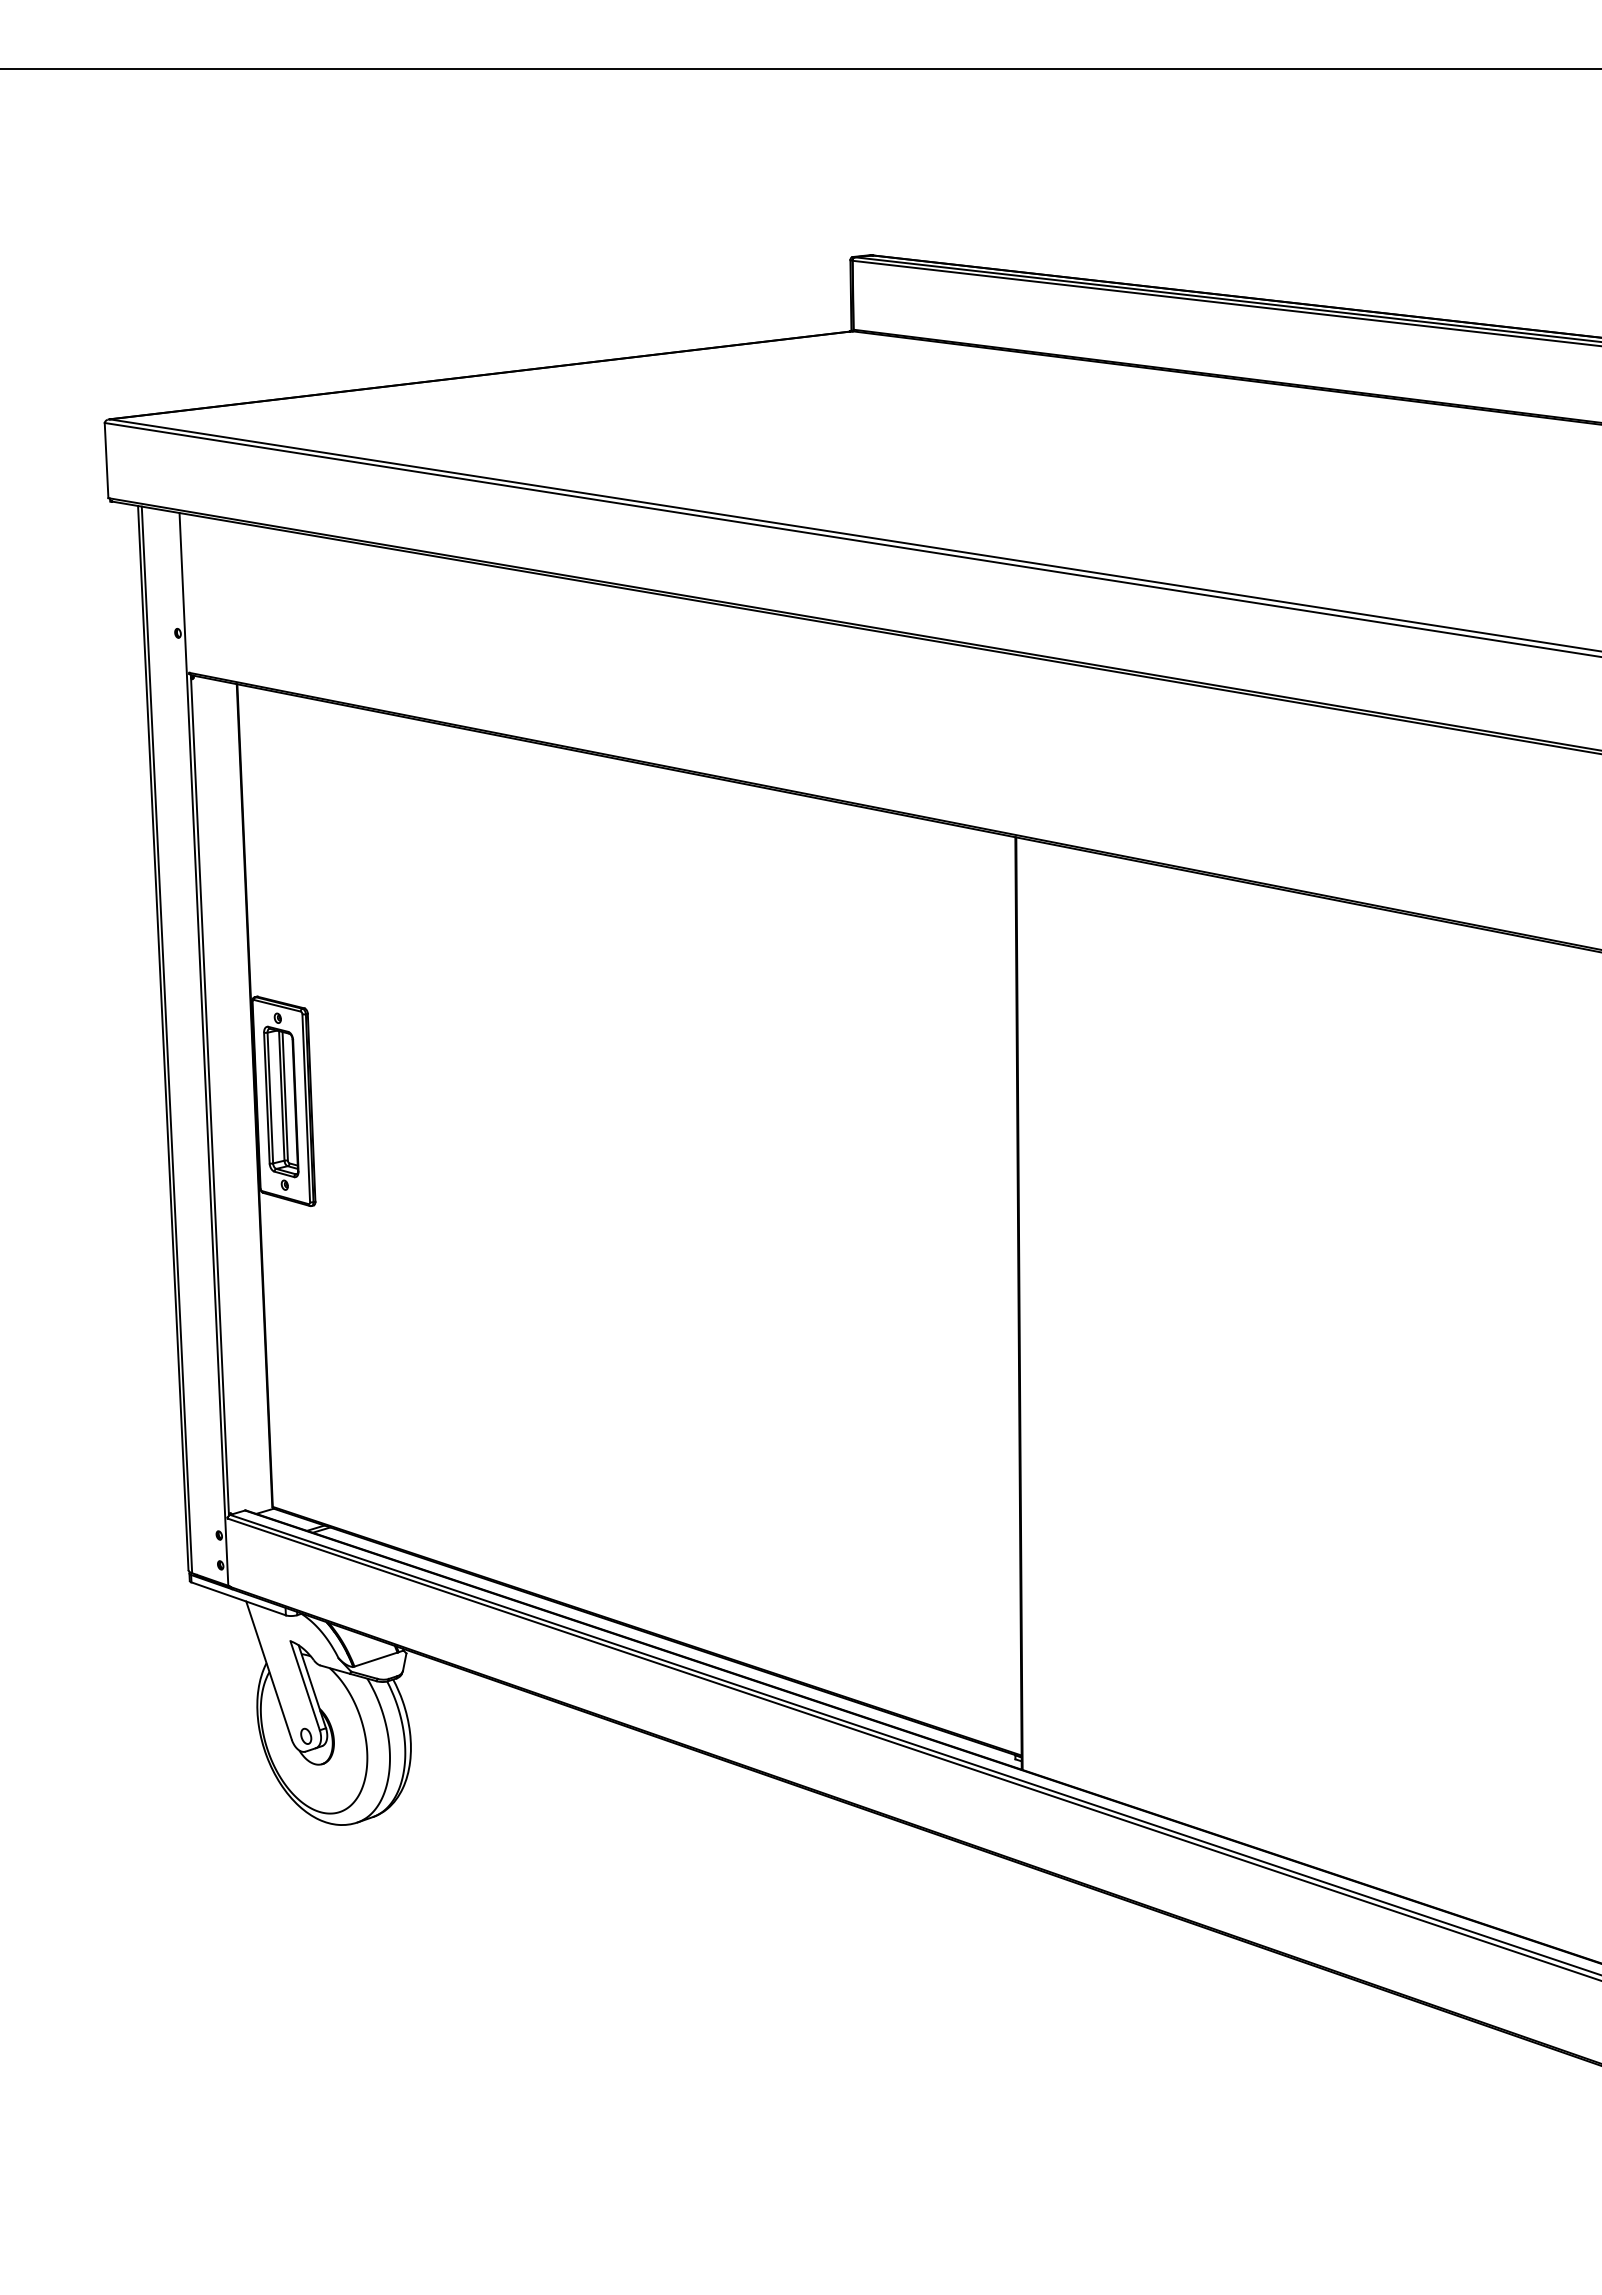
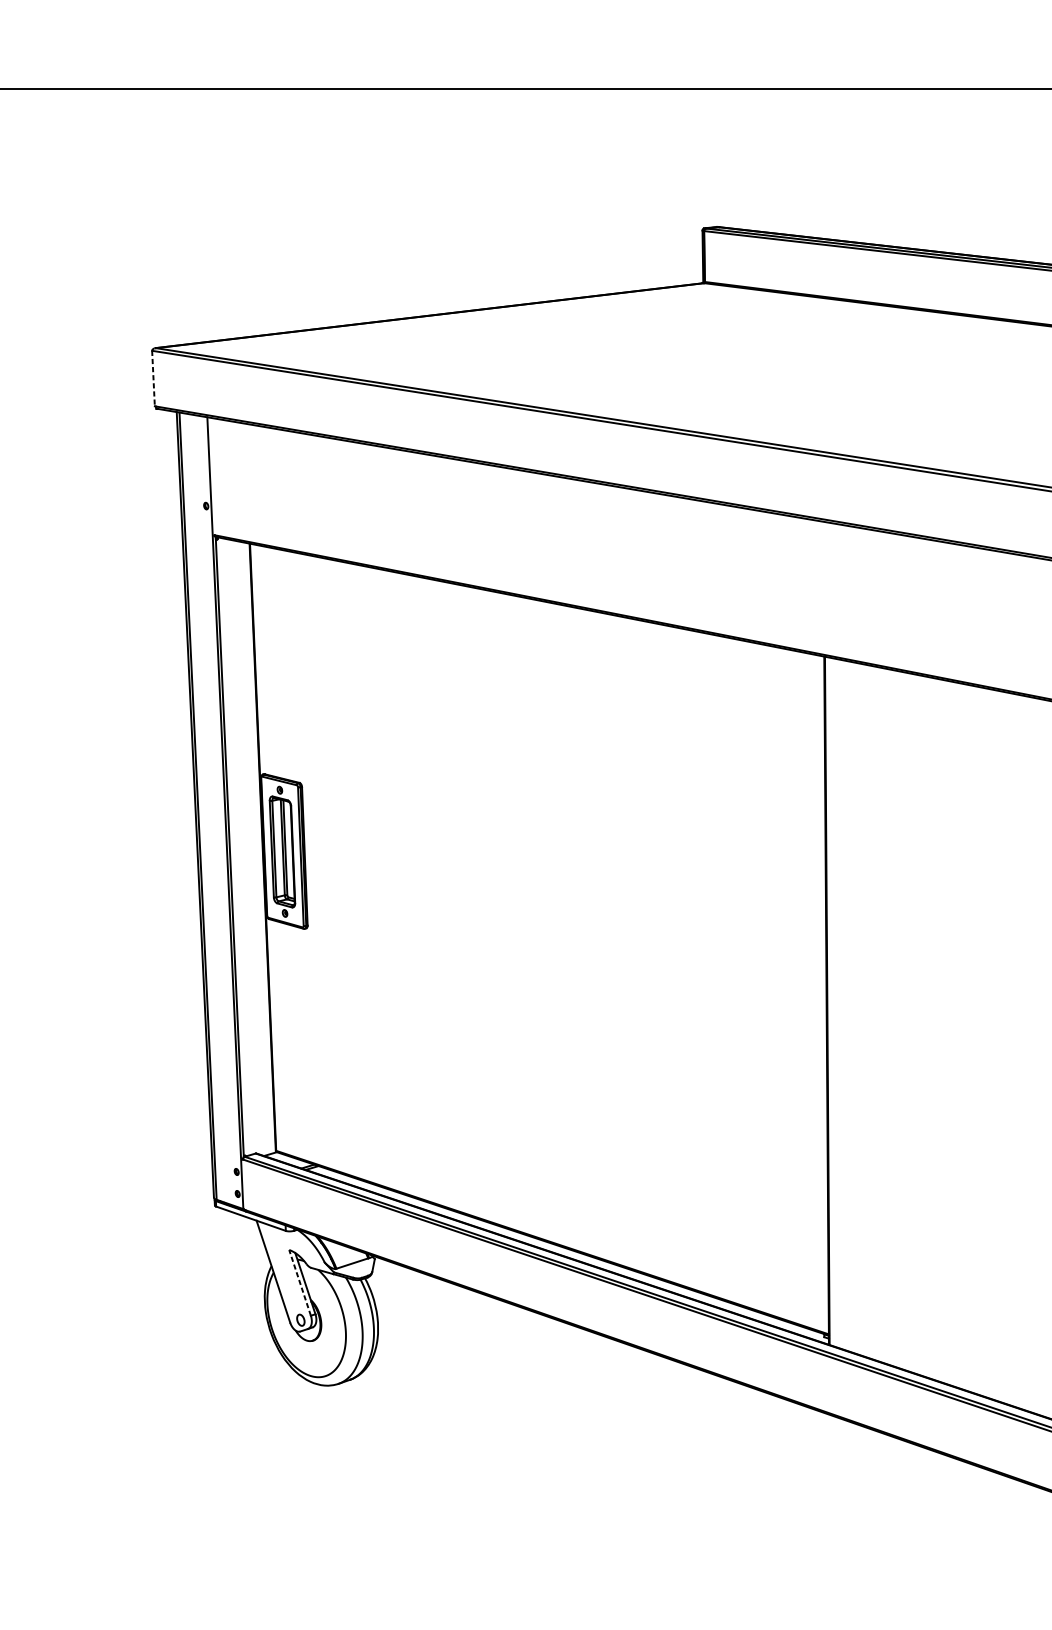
line: (106, 460) -> (153, 378), solid -> dashed
line: (305, 1685) -> (300, 1282), solid -> dashed

